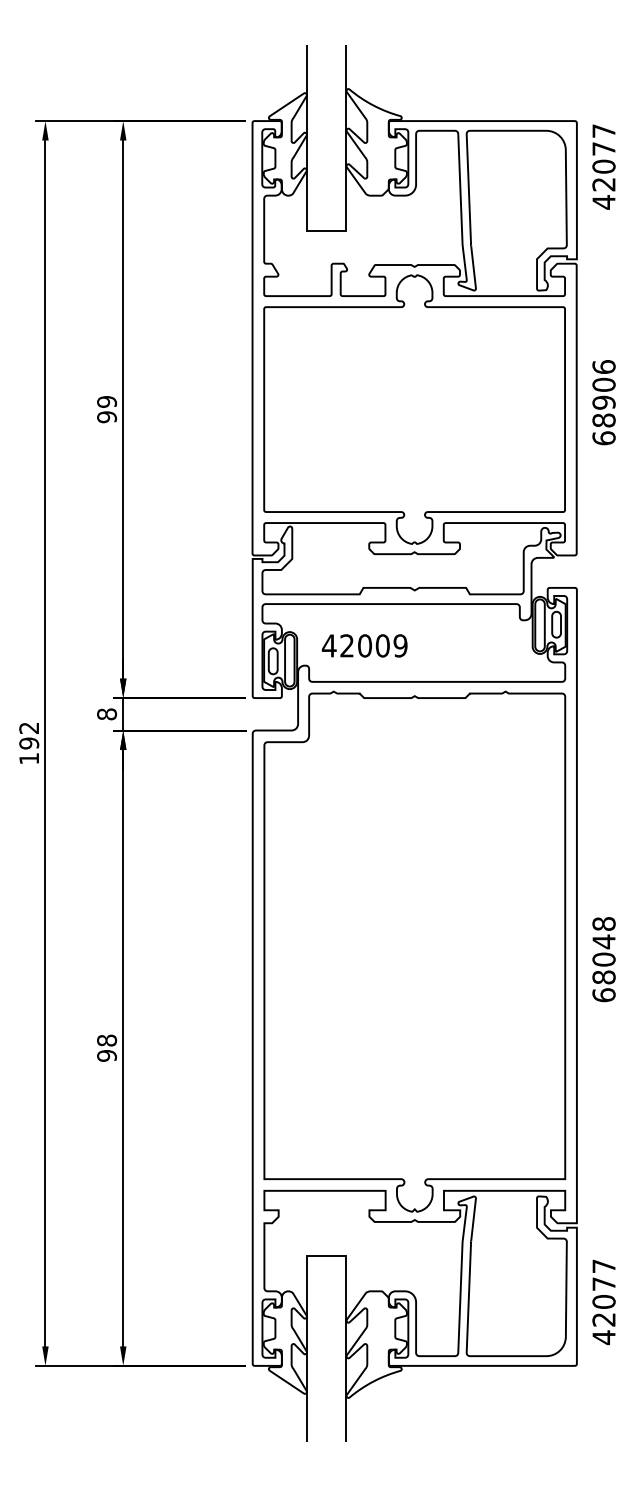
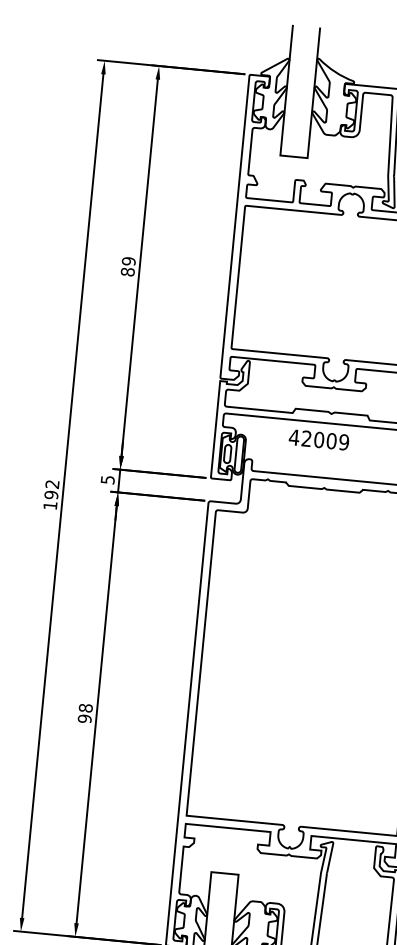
text: (107, 417) -> (128, 272), 99 -> 89
text: (364, 645) -> (318, 439), moved
text: (107, 714) -> (108, 480), 8 -> 5

